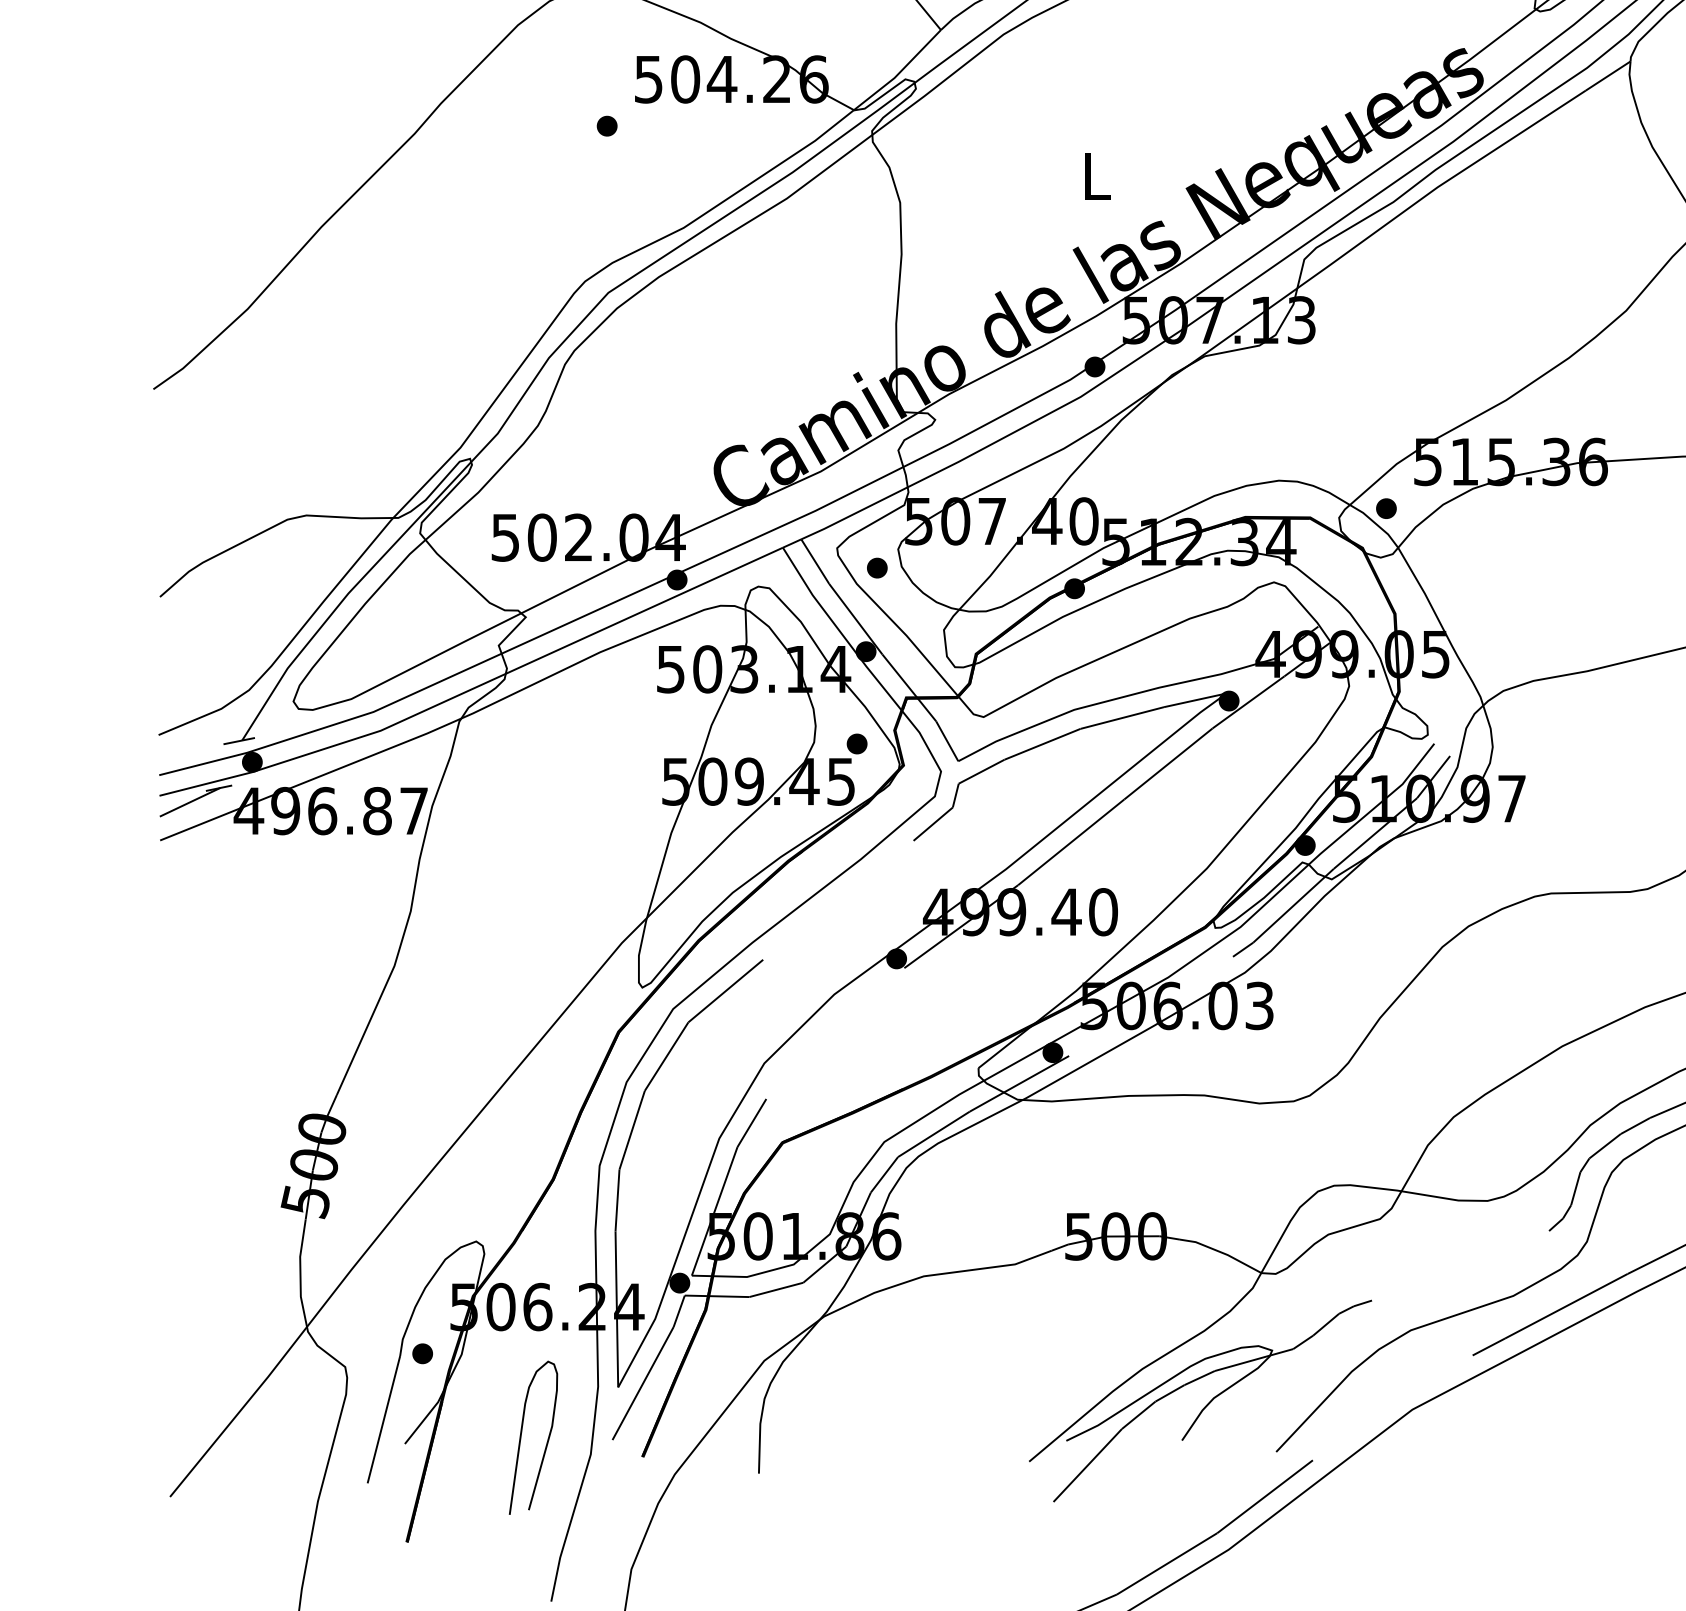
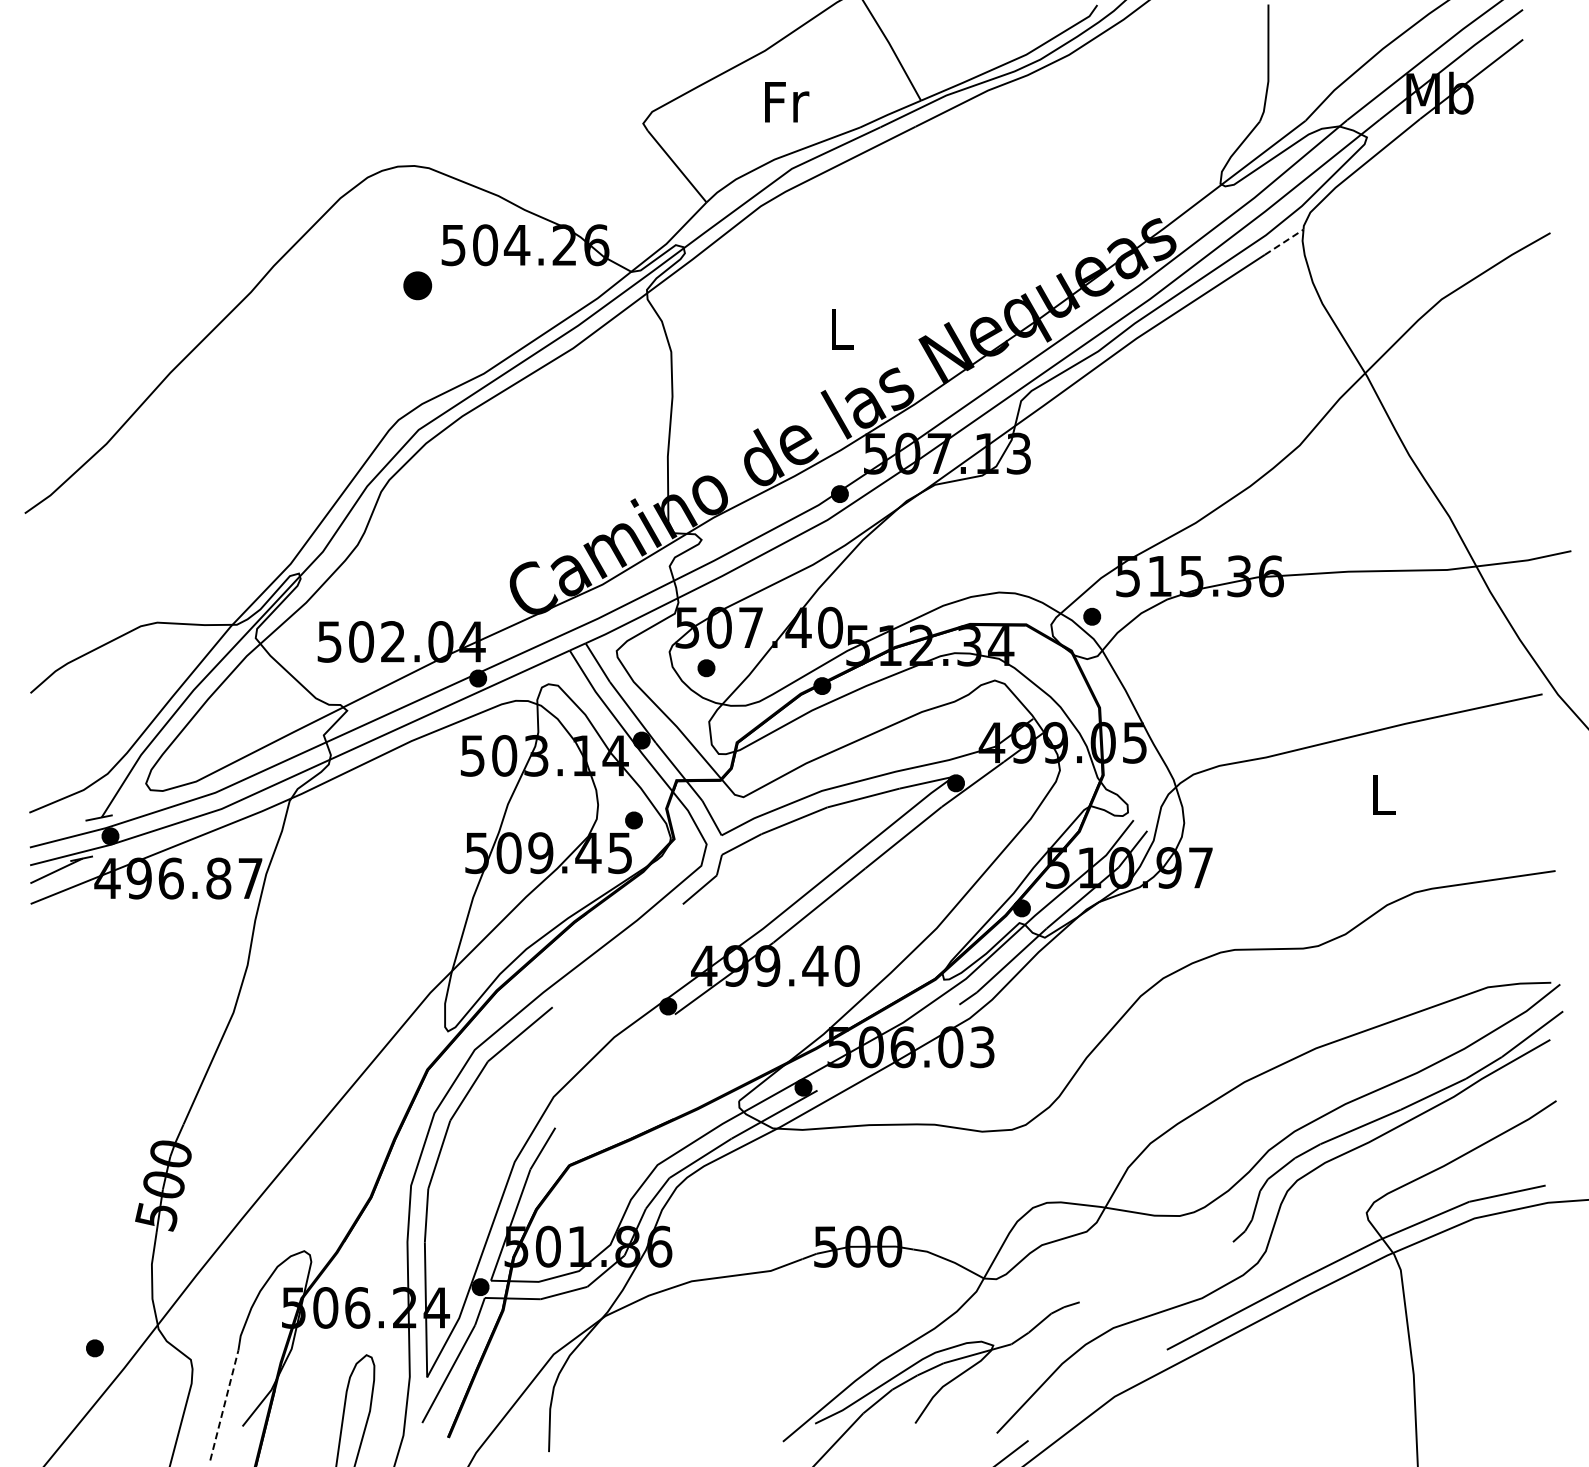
line: (1608, 75) -> (1284, 241), solid -> dashed
part: (607, 125) -> (417, 285), size x1.6
part: (877, 568) -> (706, 668), moved
part: (422, 1353) -> (94, 1348), moved
line: (384, 1419) -> (224, 1405), solid -> dashed

